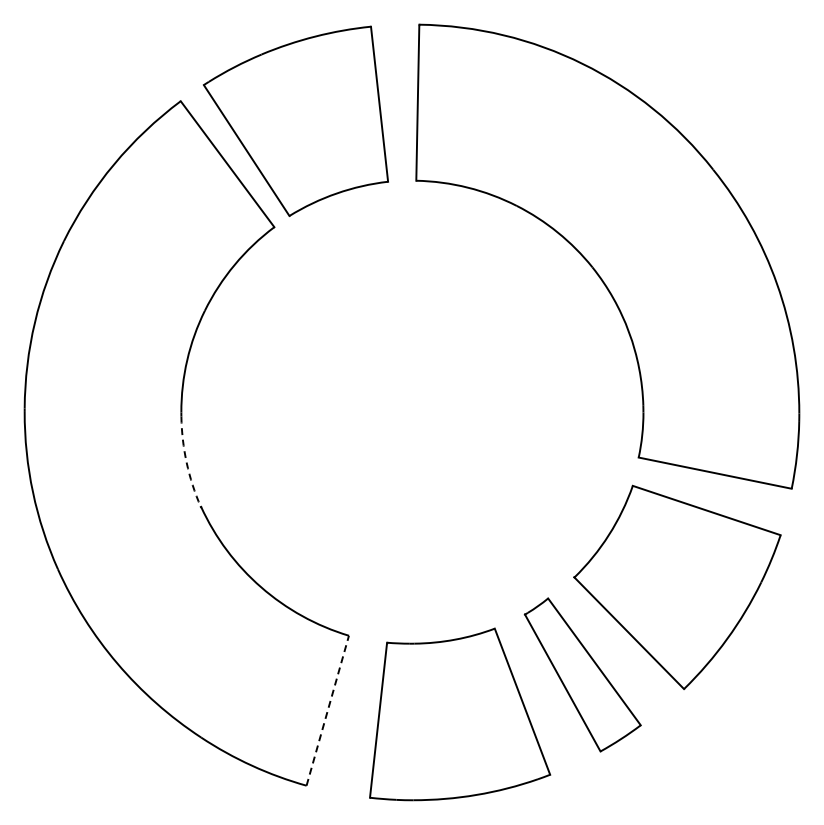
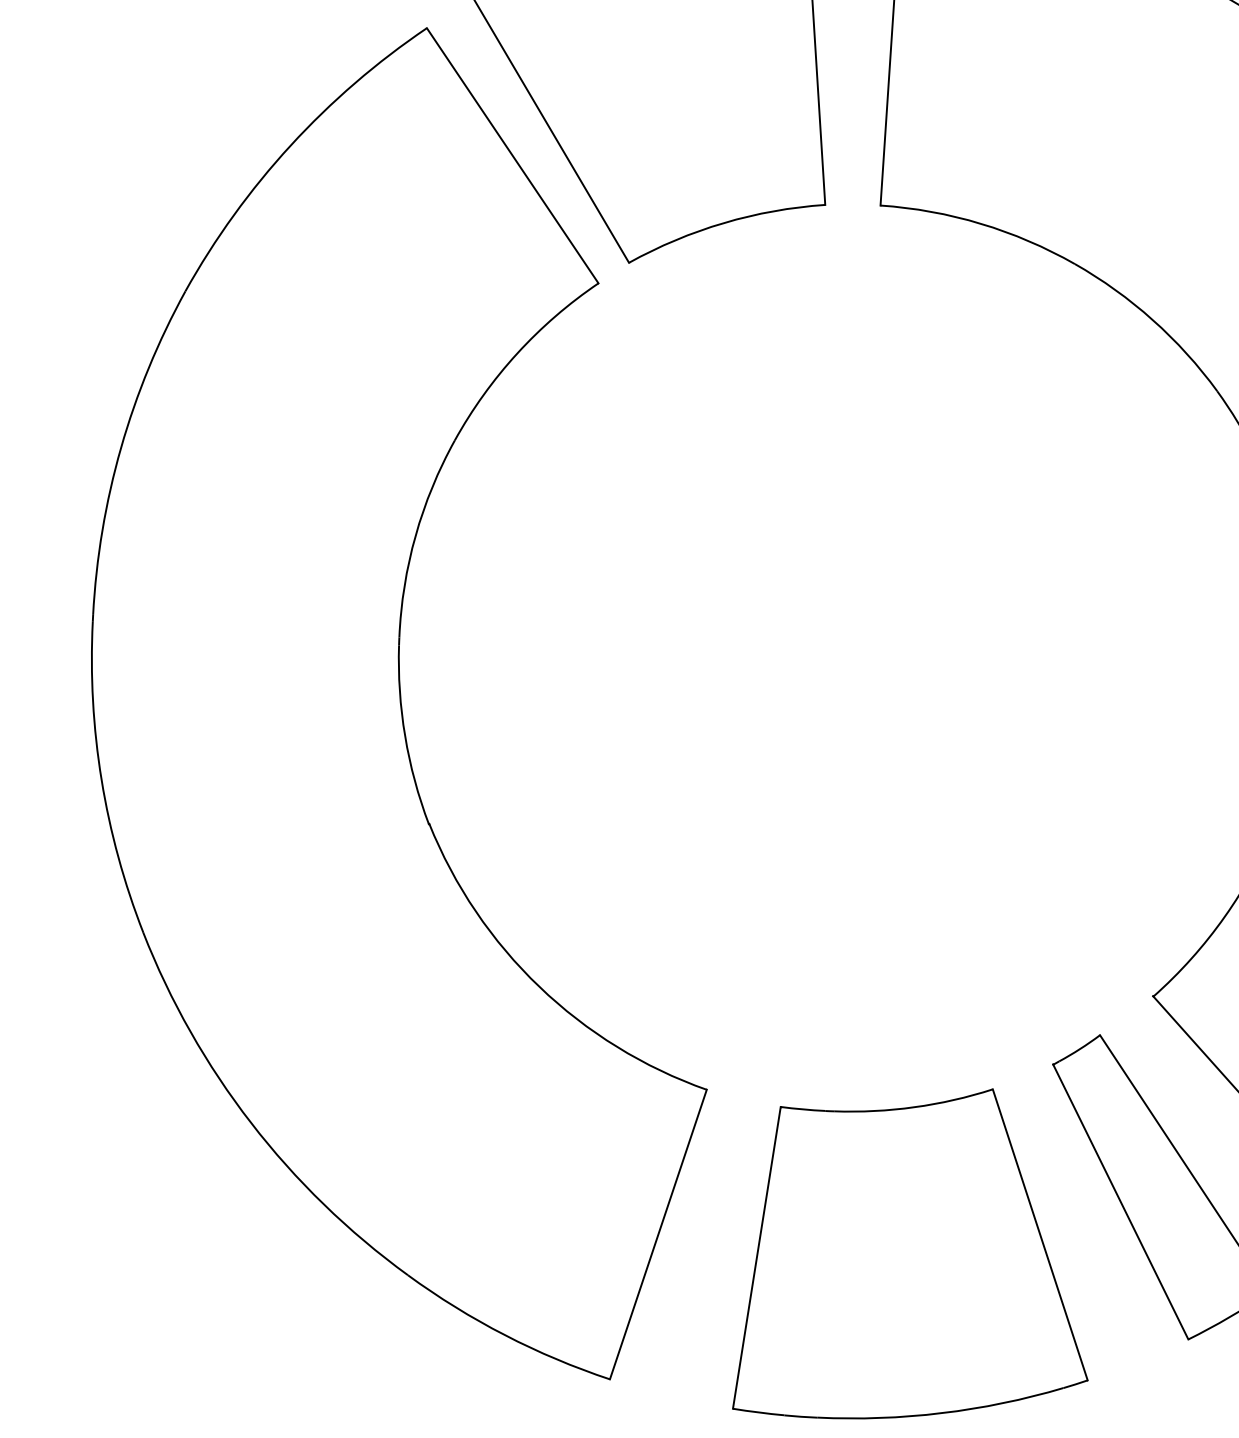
arc: (186, 462) -> (404, 735), dashed -> solid
line: (327, 710) -> (657, 1234), dashed -> solid

